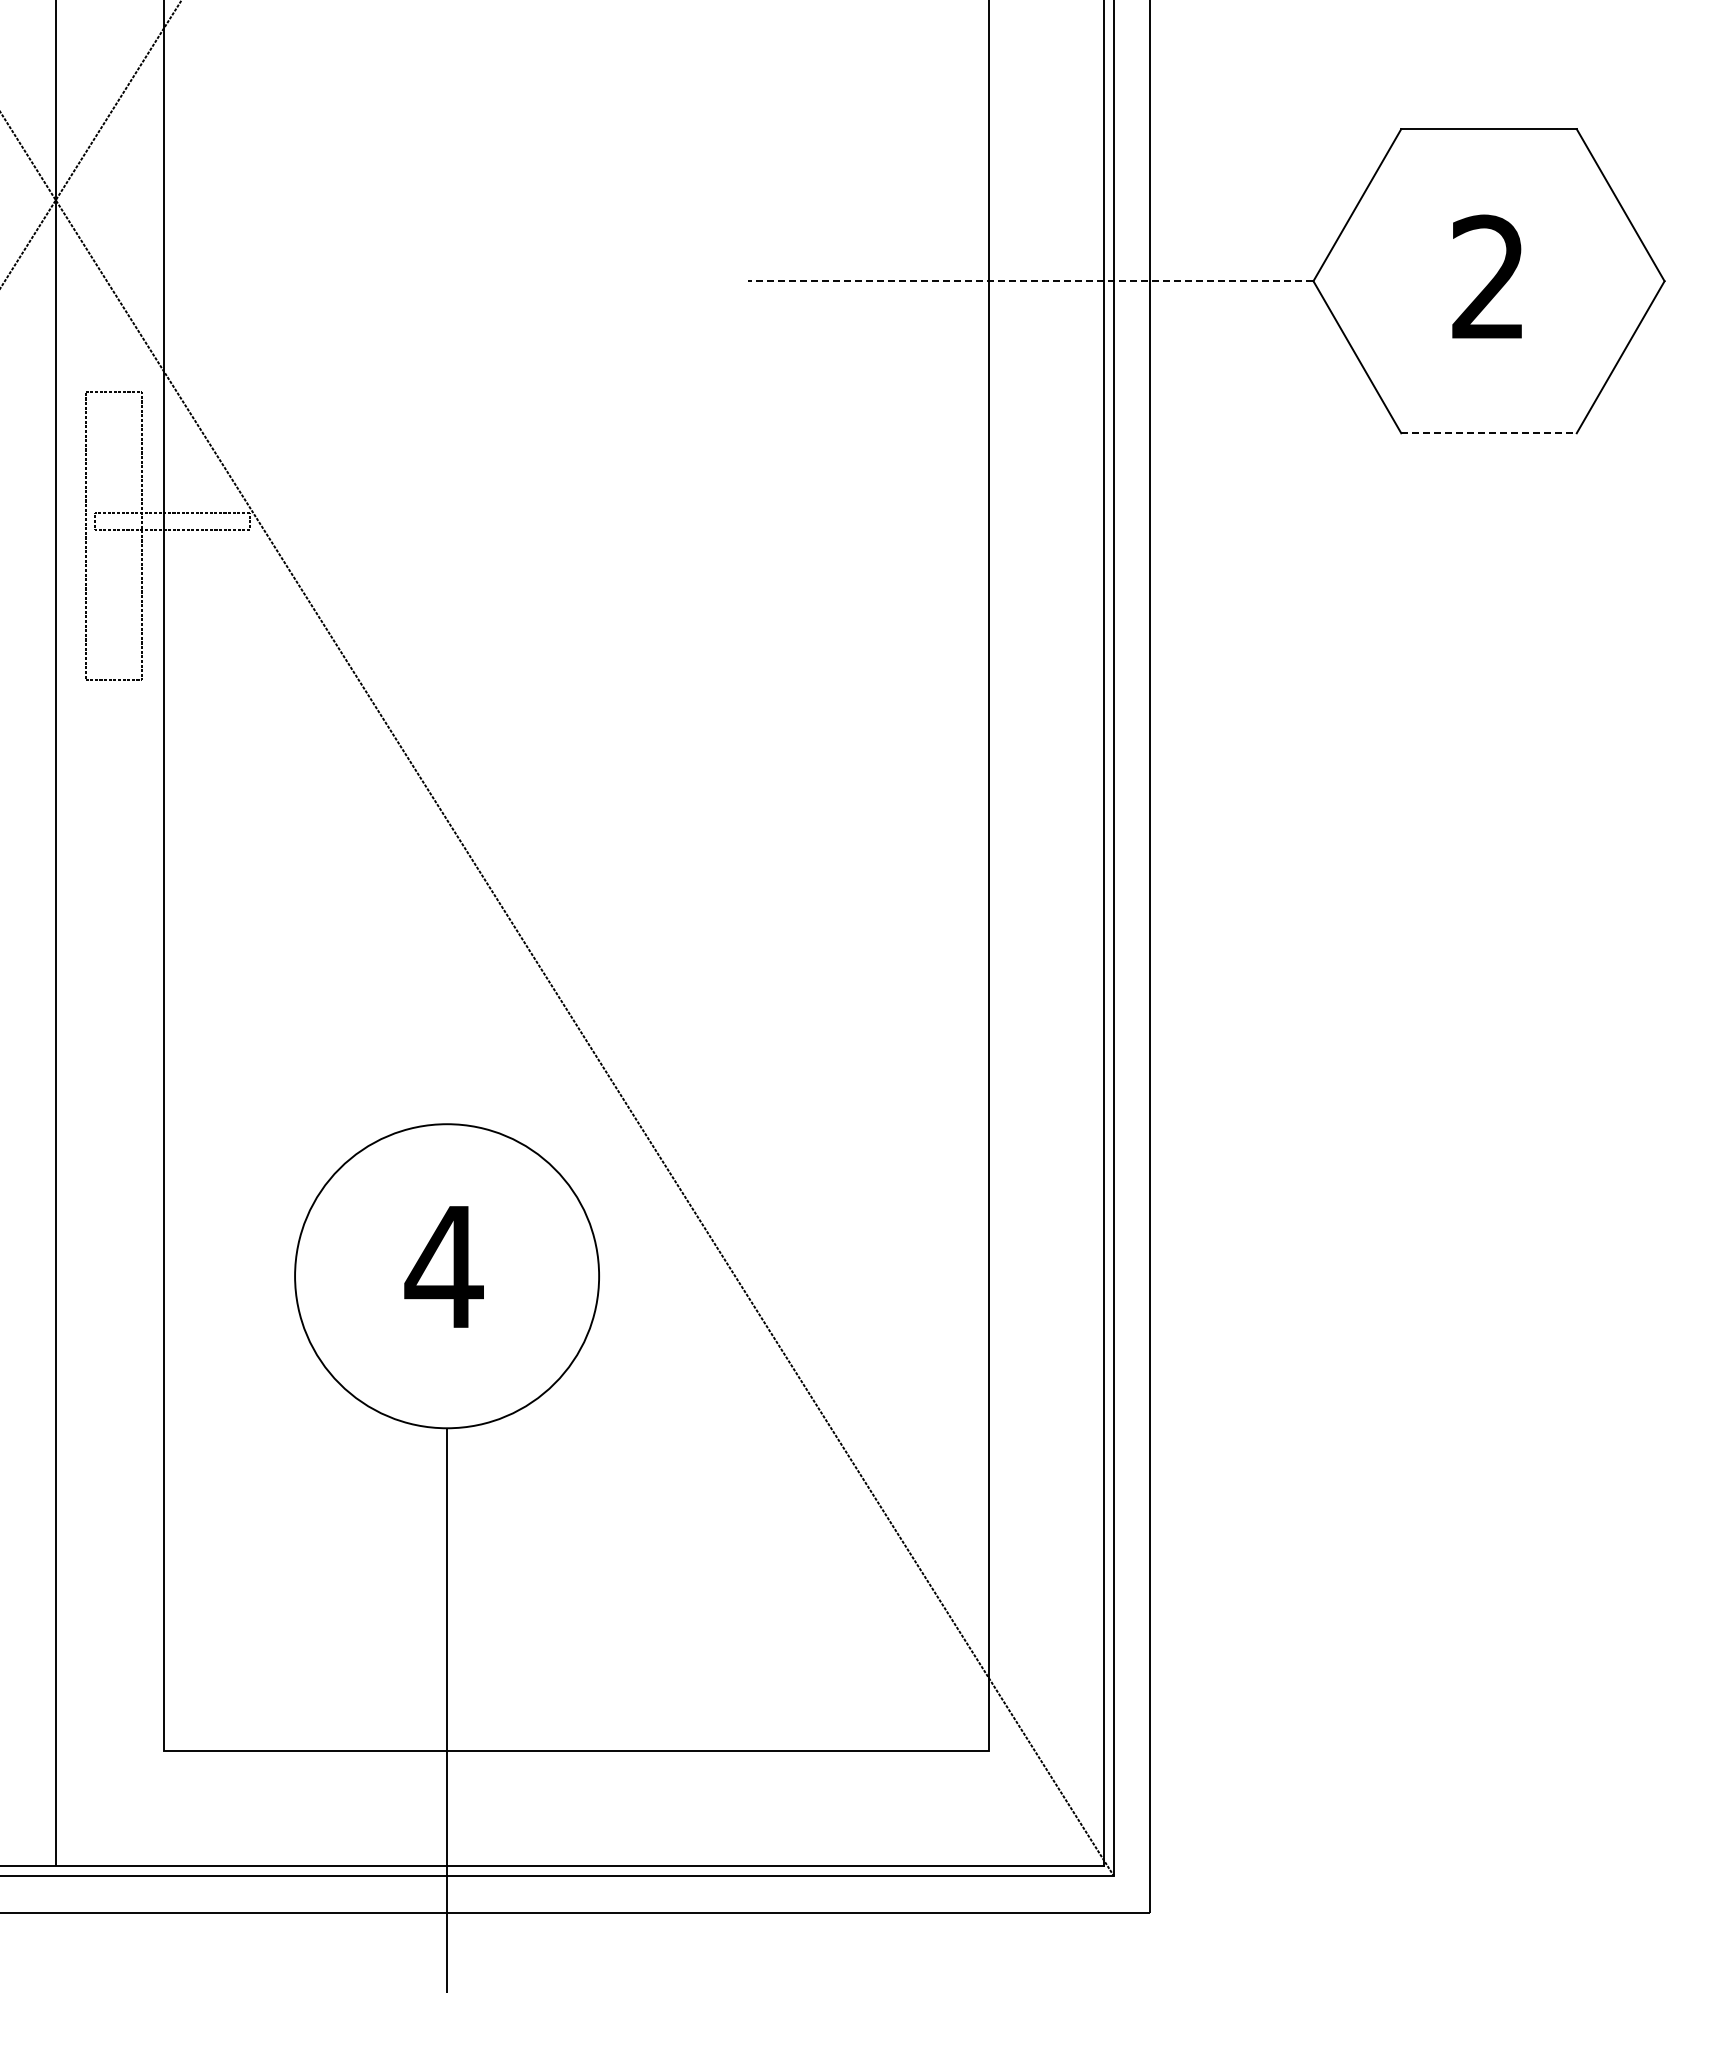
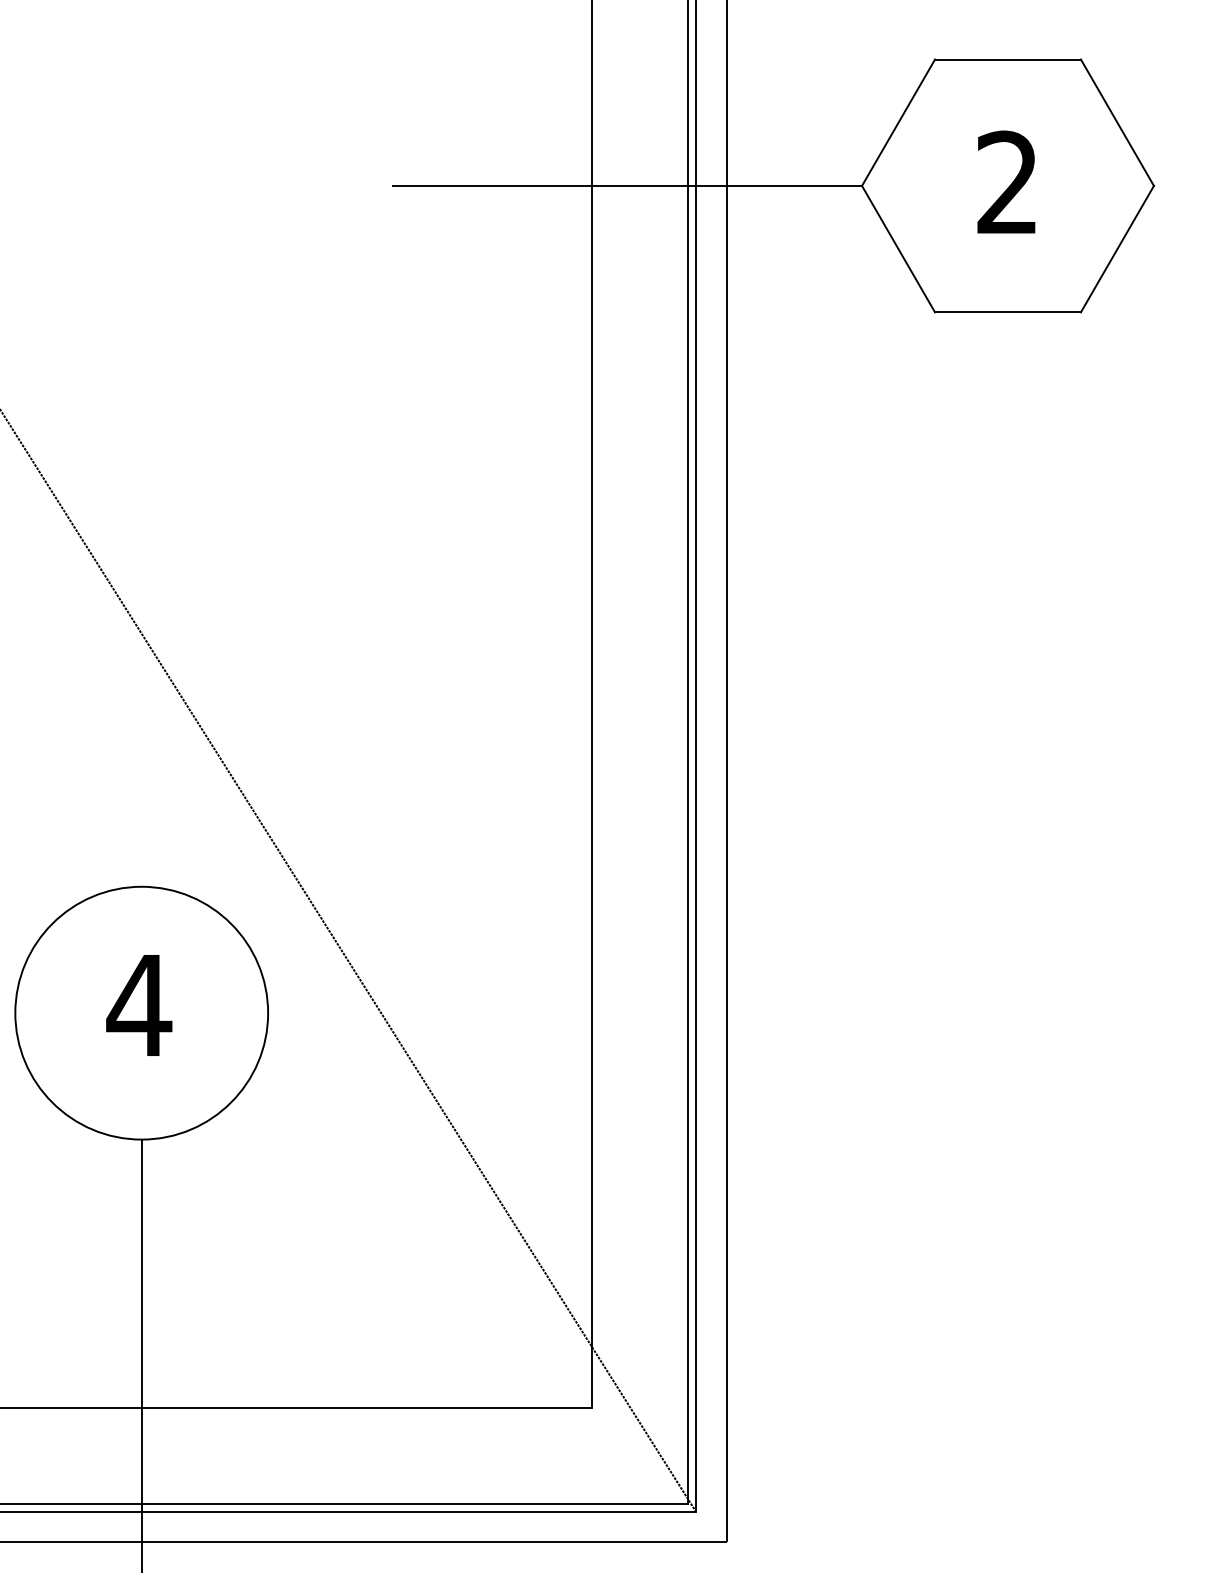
line: (1030, 281) -> (626, 186), dashed -> solid
line: (1489, 433) -> (1008, 312), dashed -> solid

